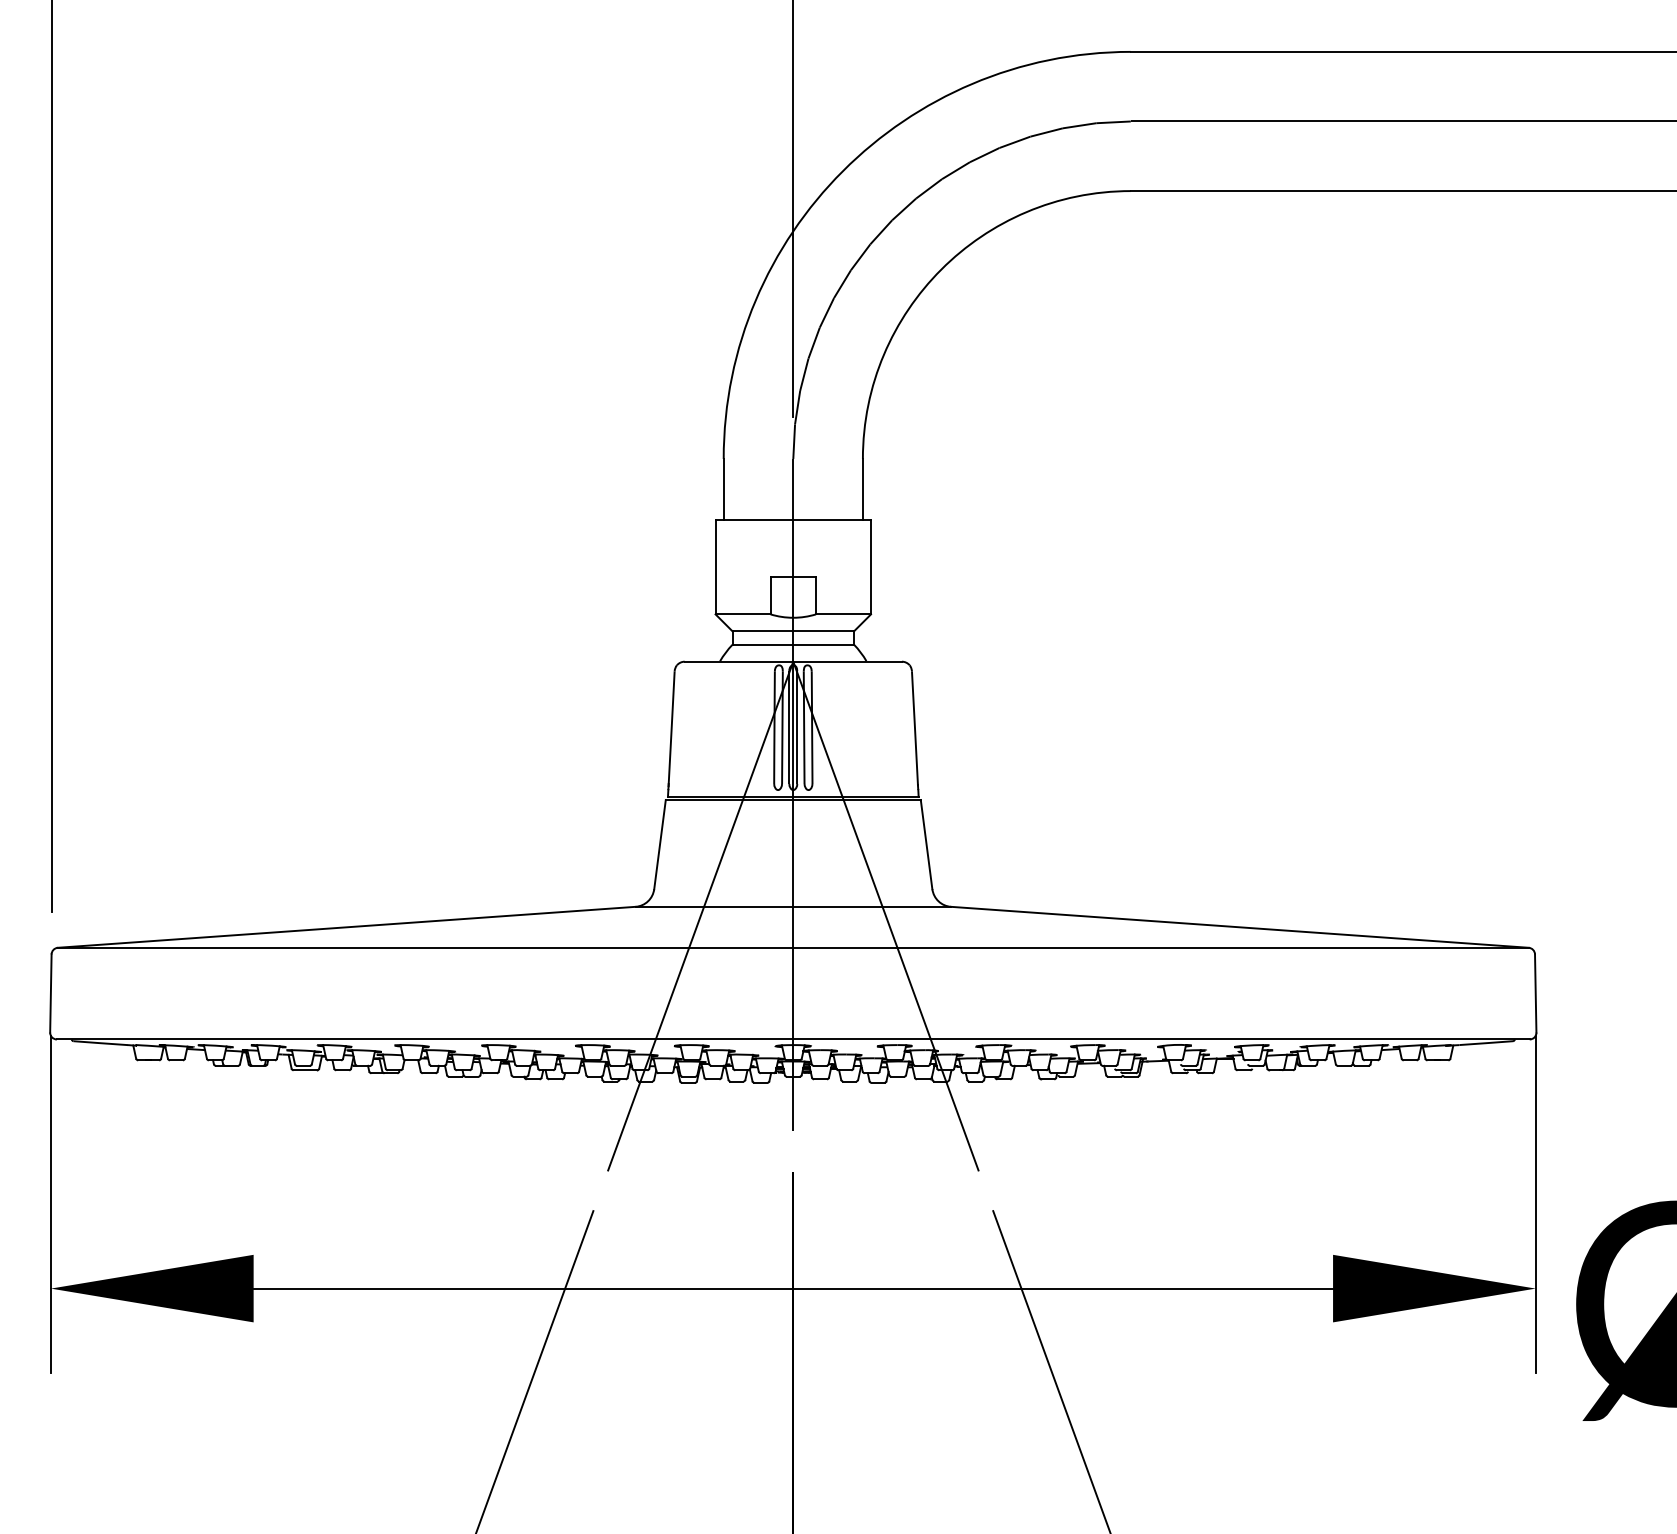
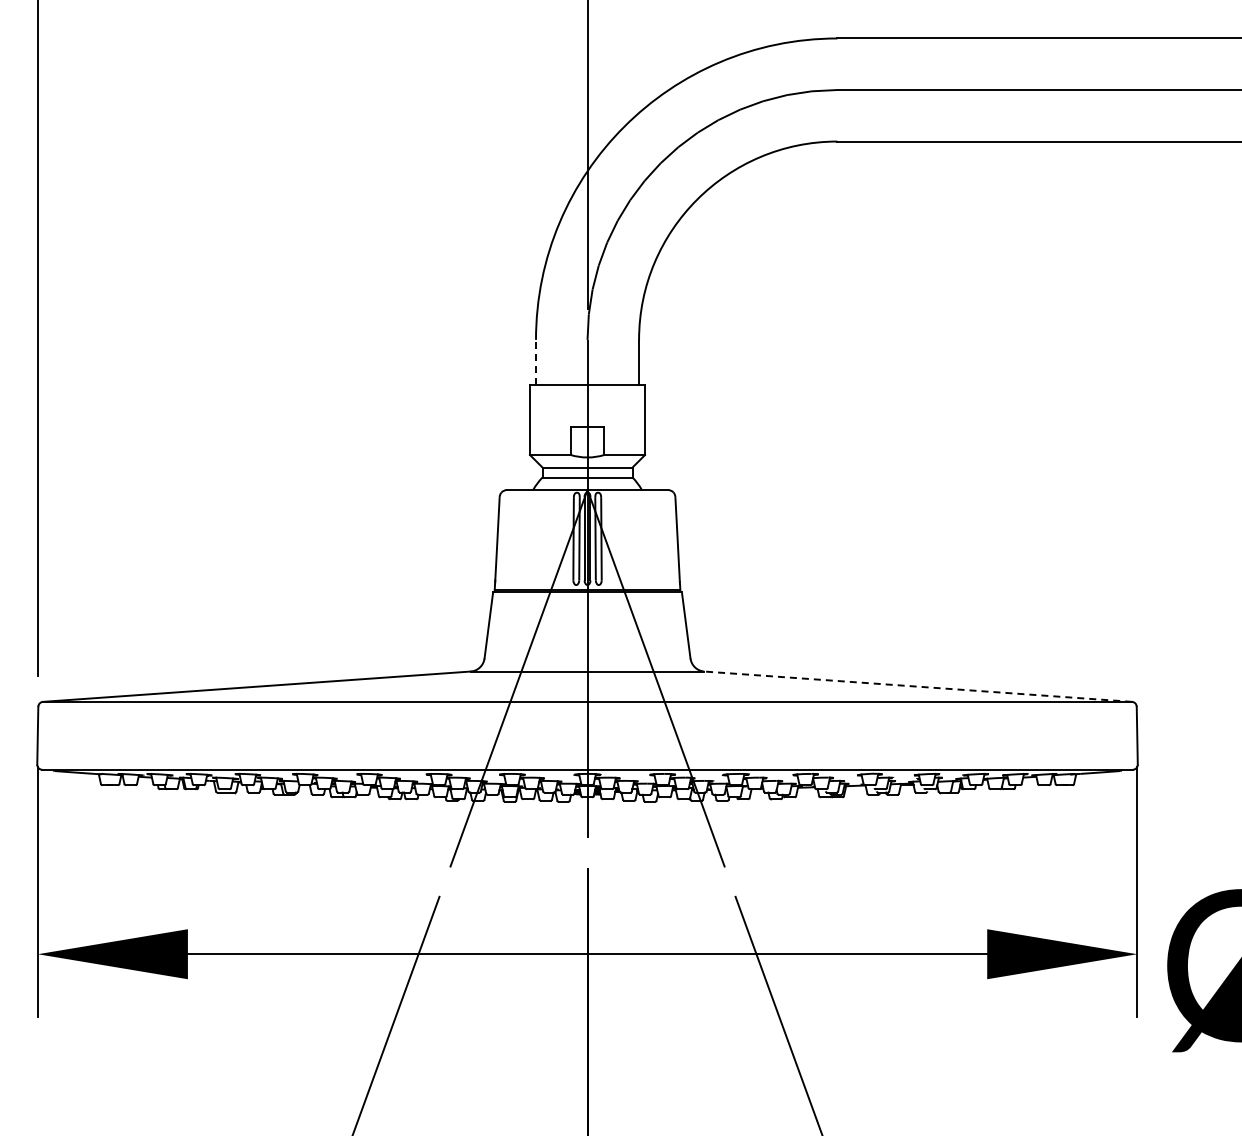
line: (724, 489) -> (536, 362), solid -> dashed
line: (1238, 927) -> (917, 686), solid -> dashed

